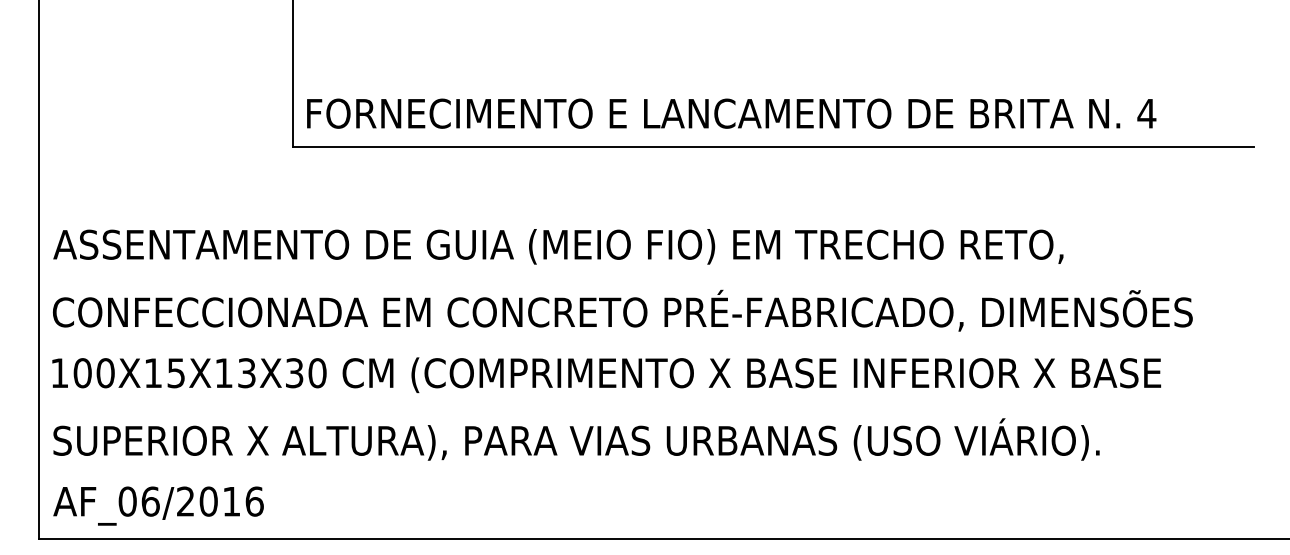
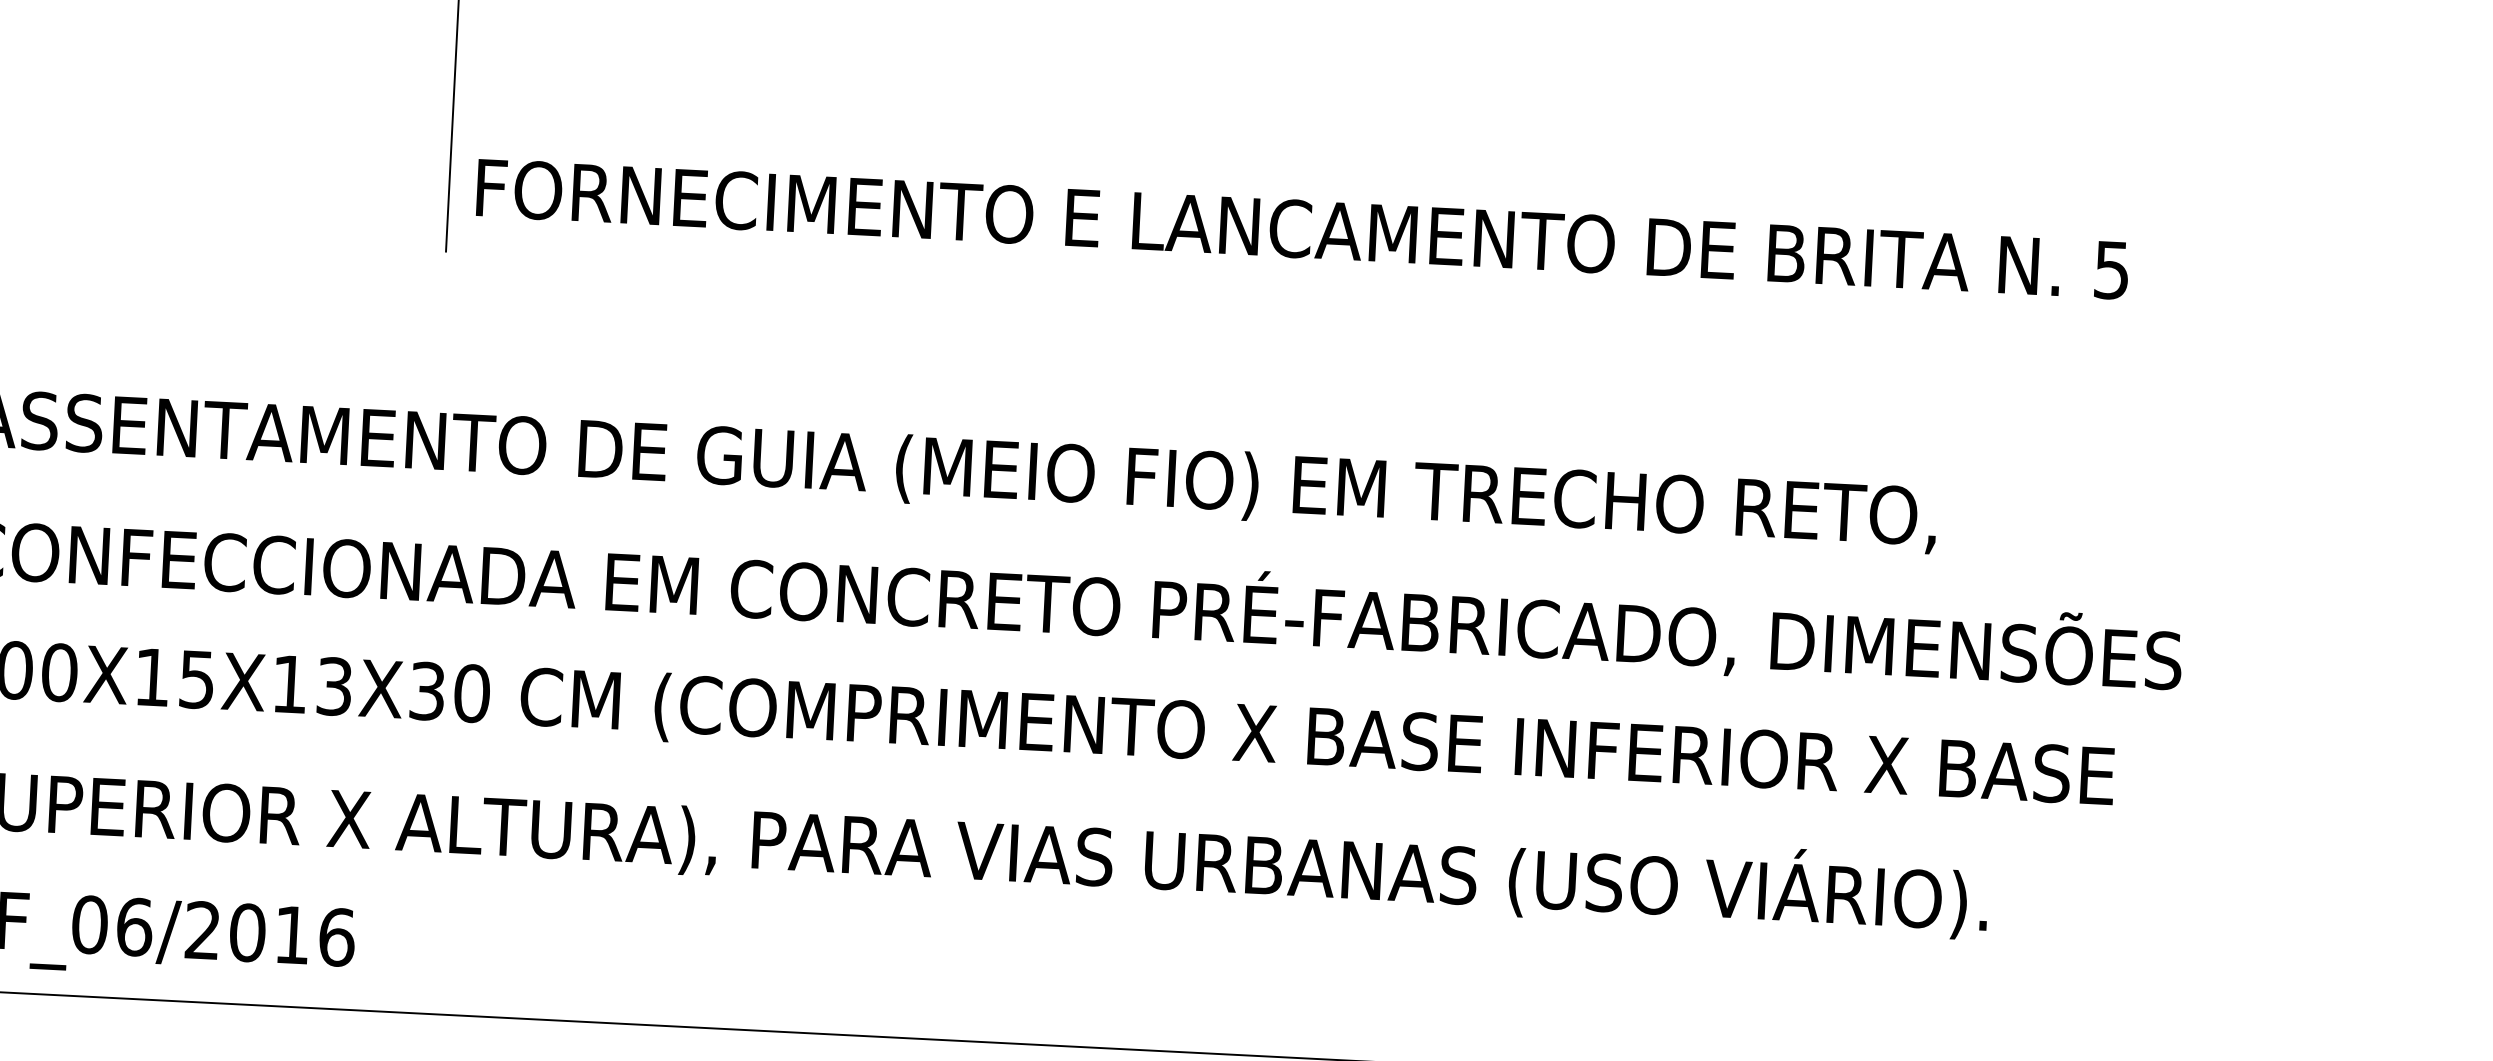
text: (1146, 113) -> (2111, 269), 4 -> 5
line: (772, 147) -> (1379, 299), removed

